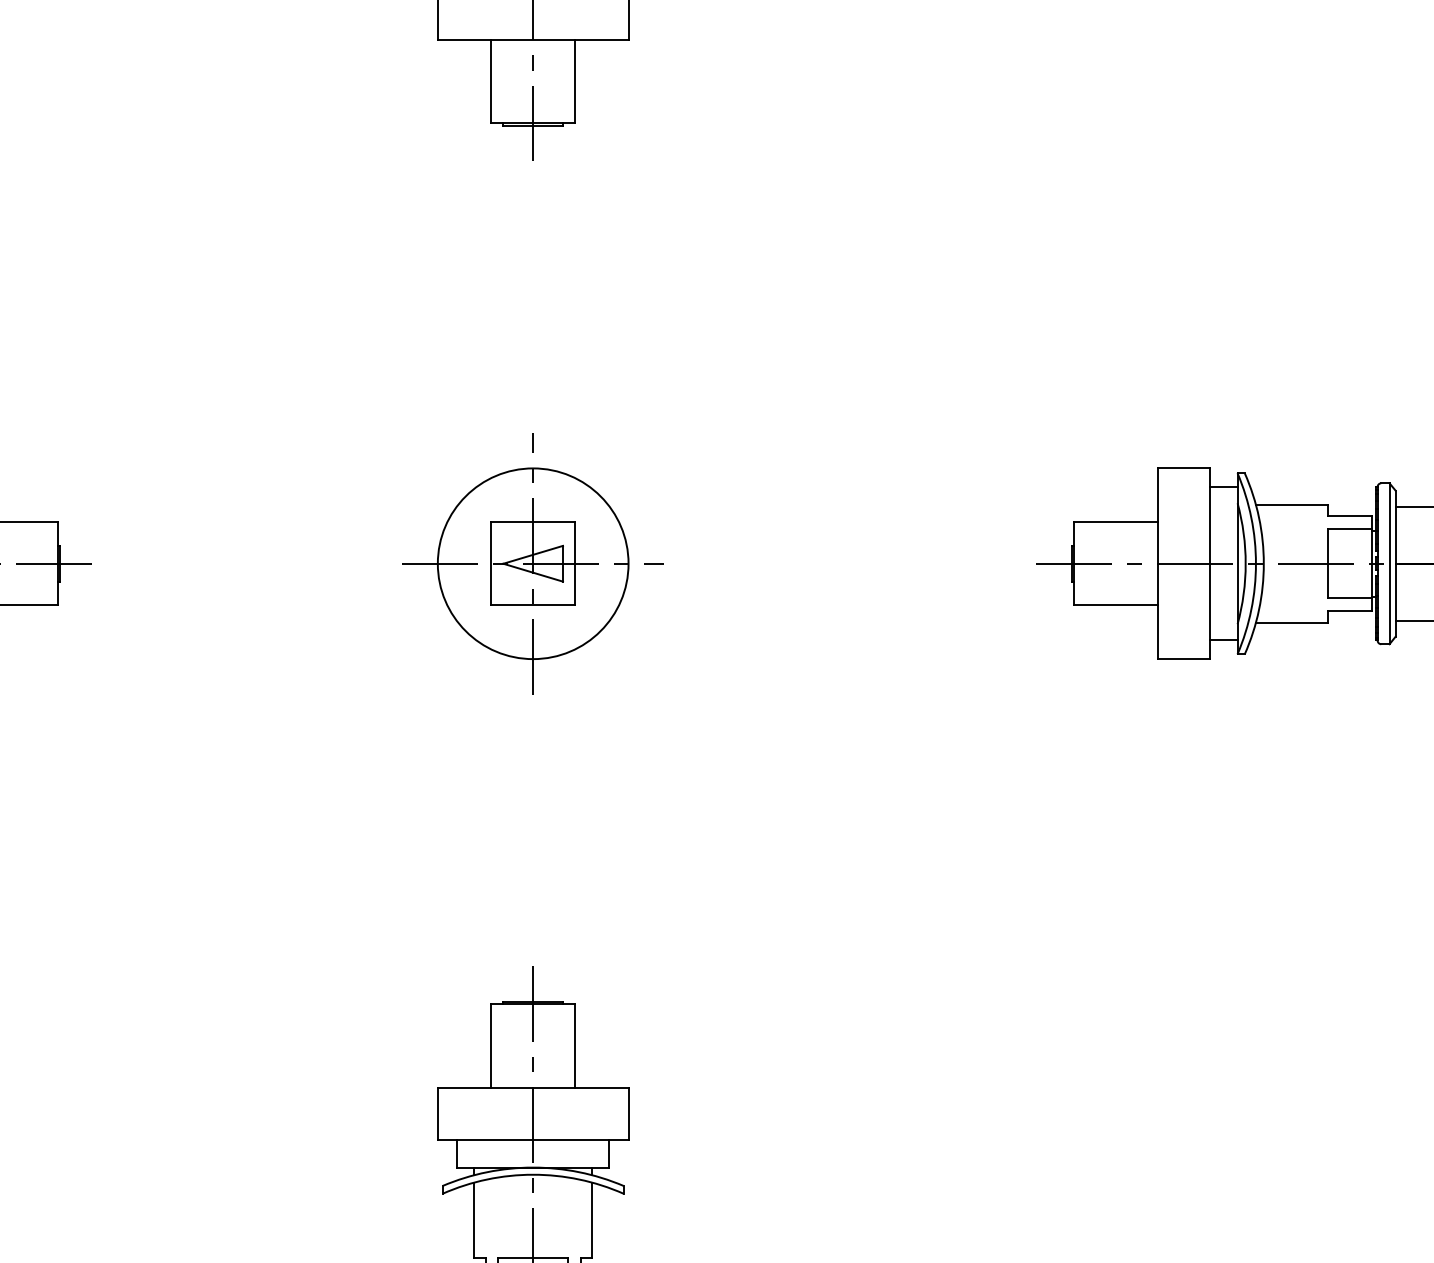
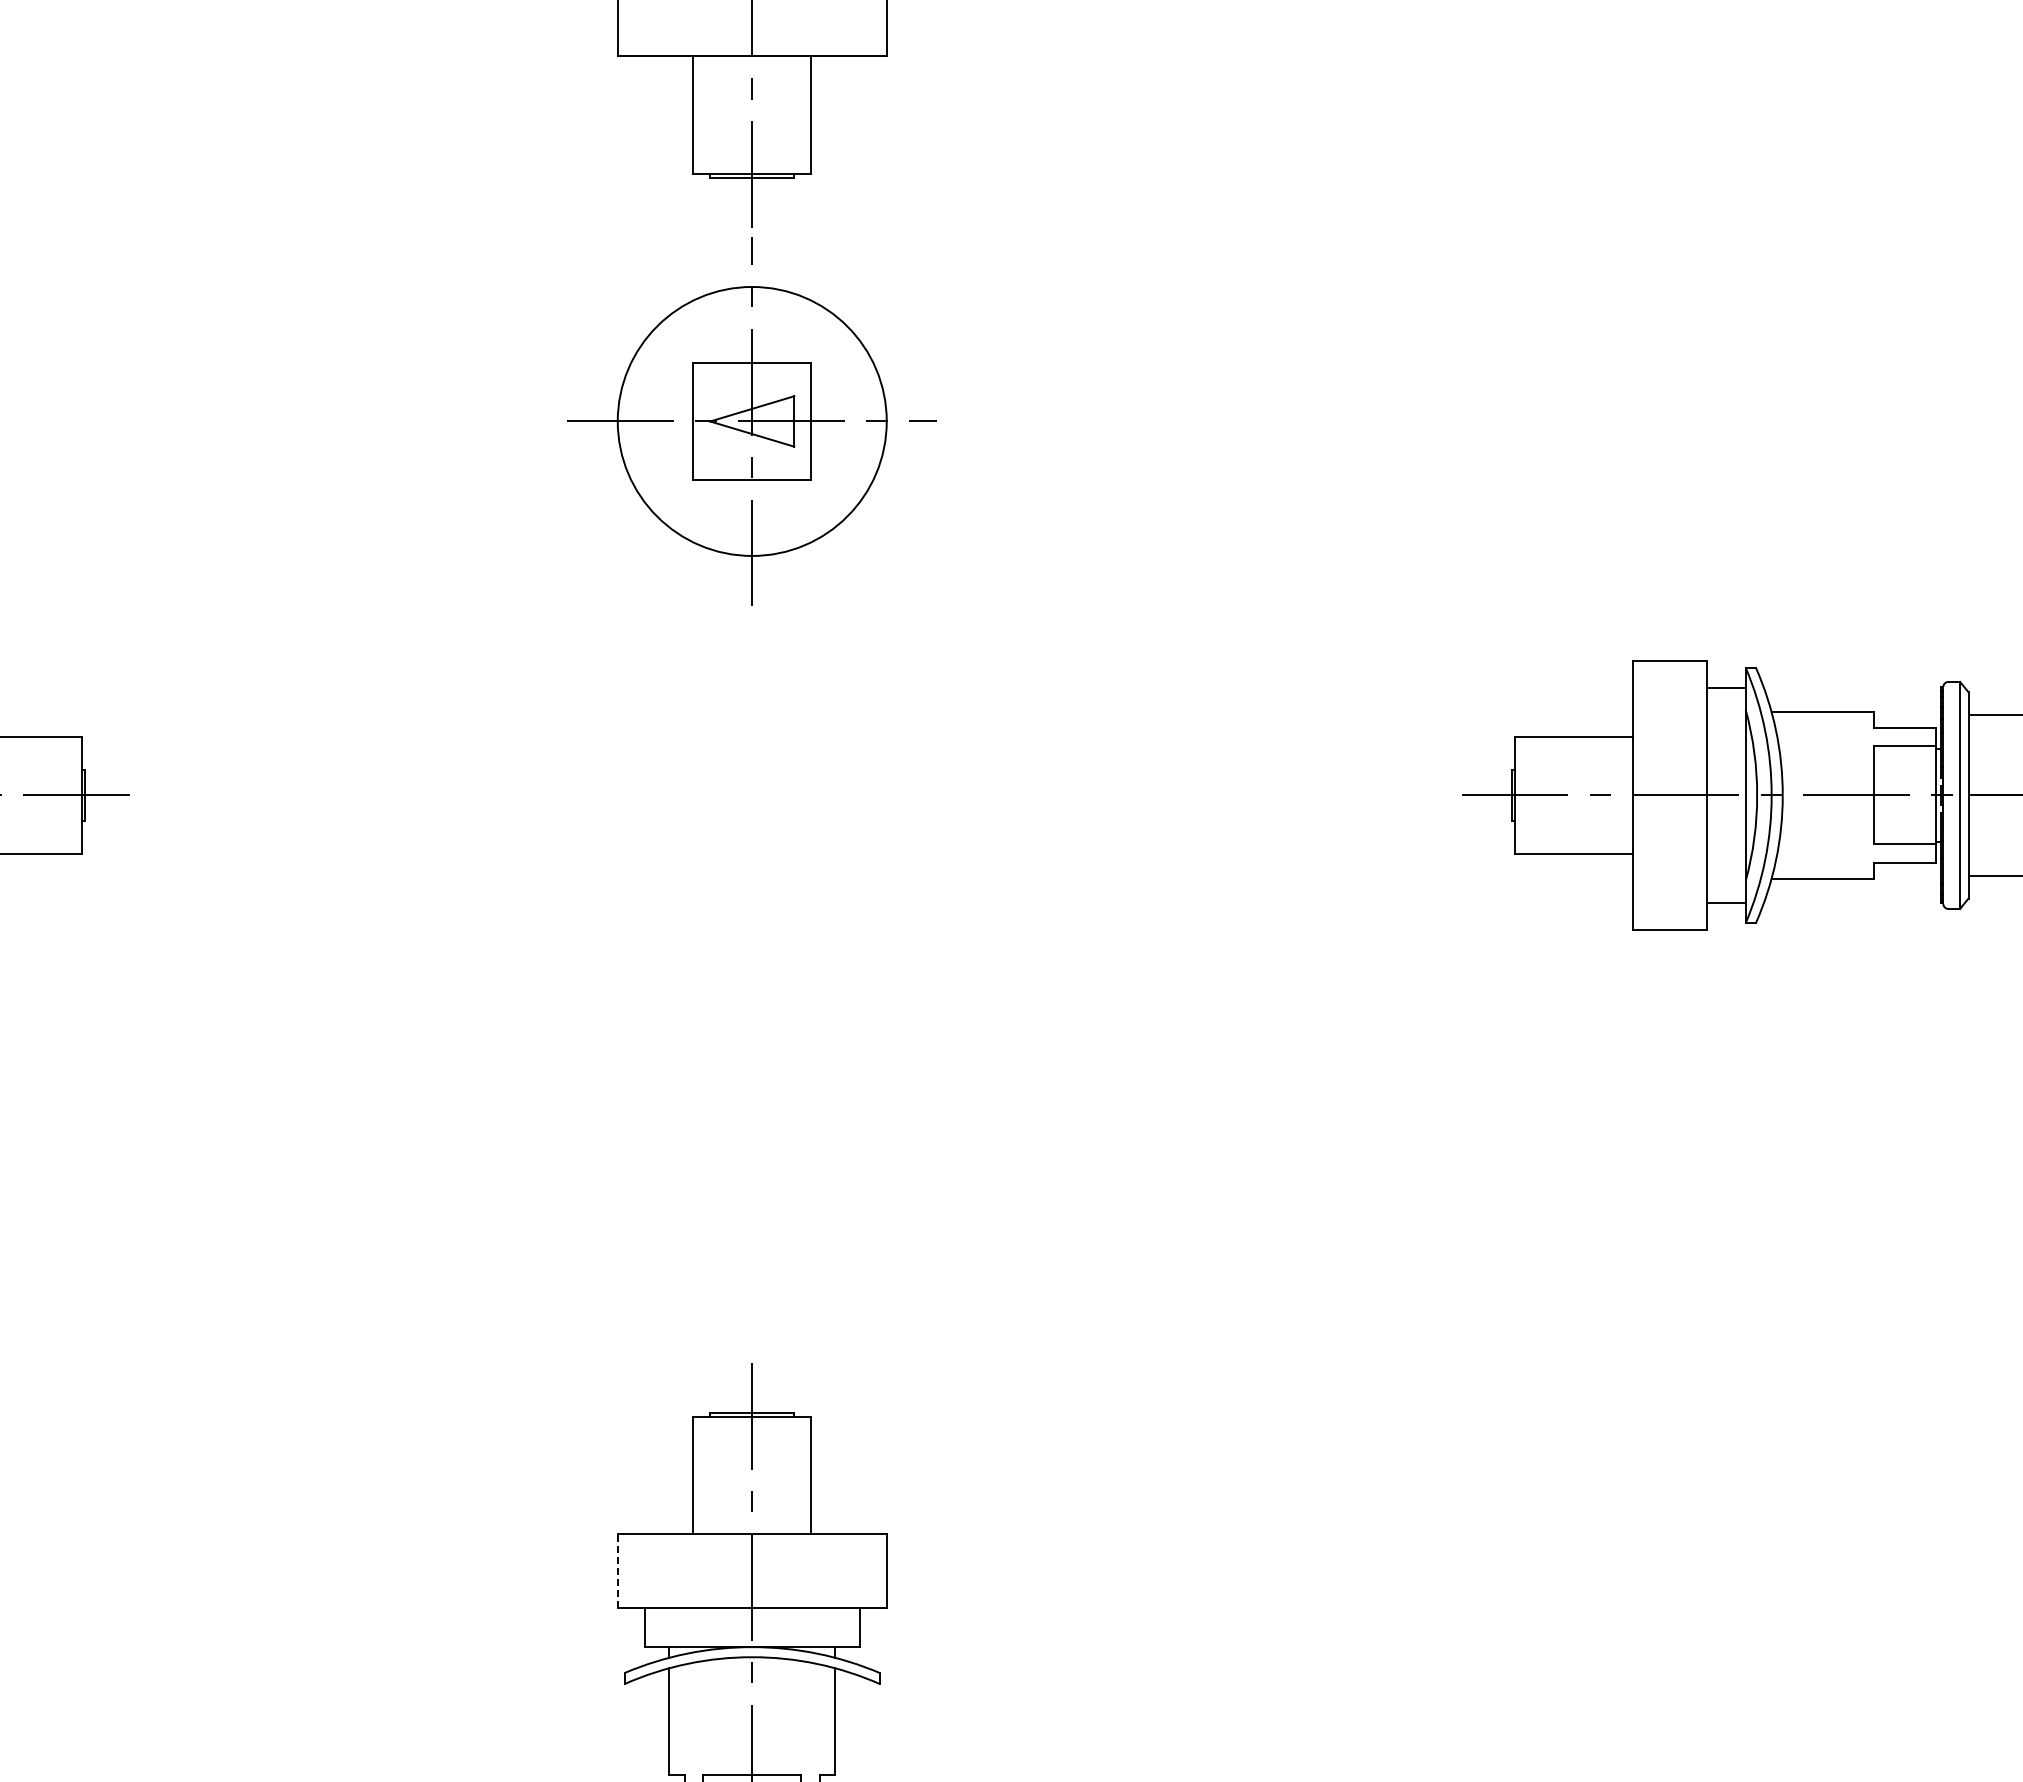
part: (532, 563) -> (751, 421), moved
line: (437, 1113) -> (617, 1571), solid -> dashed

